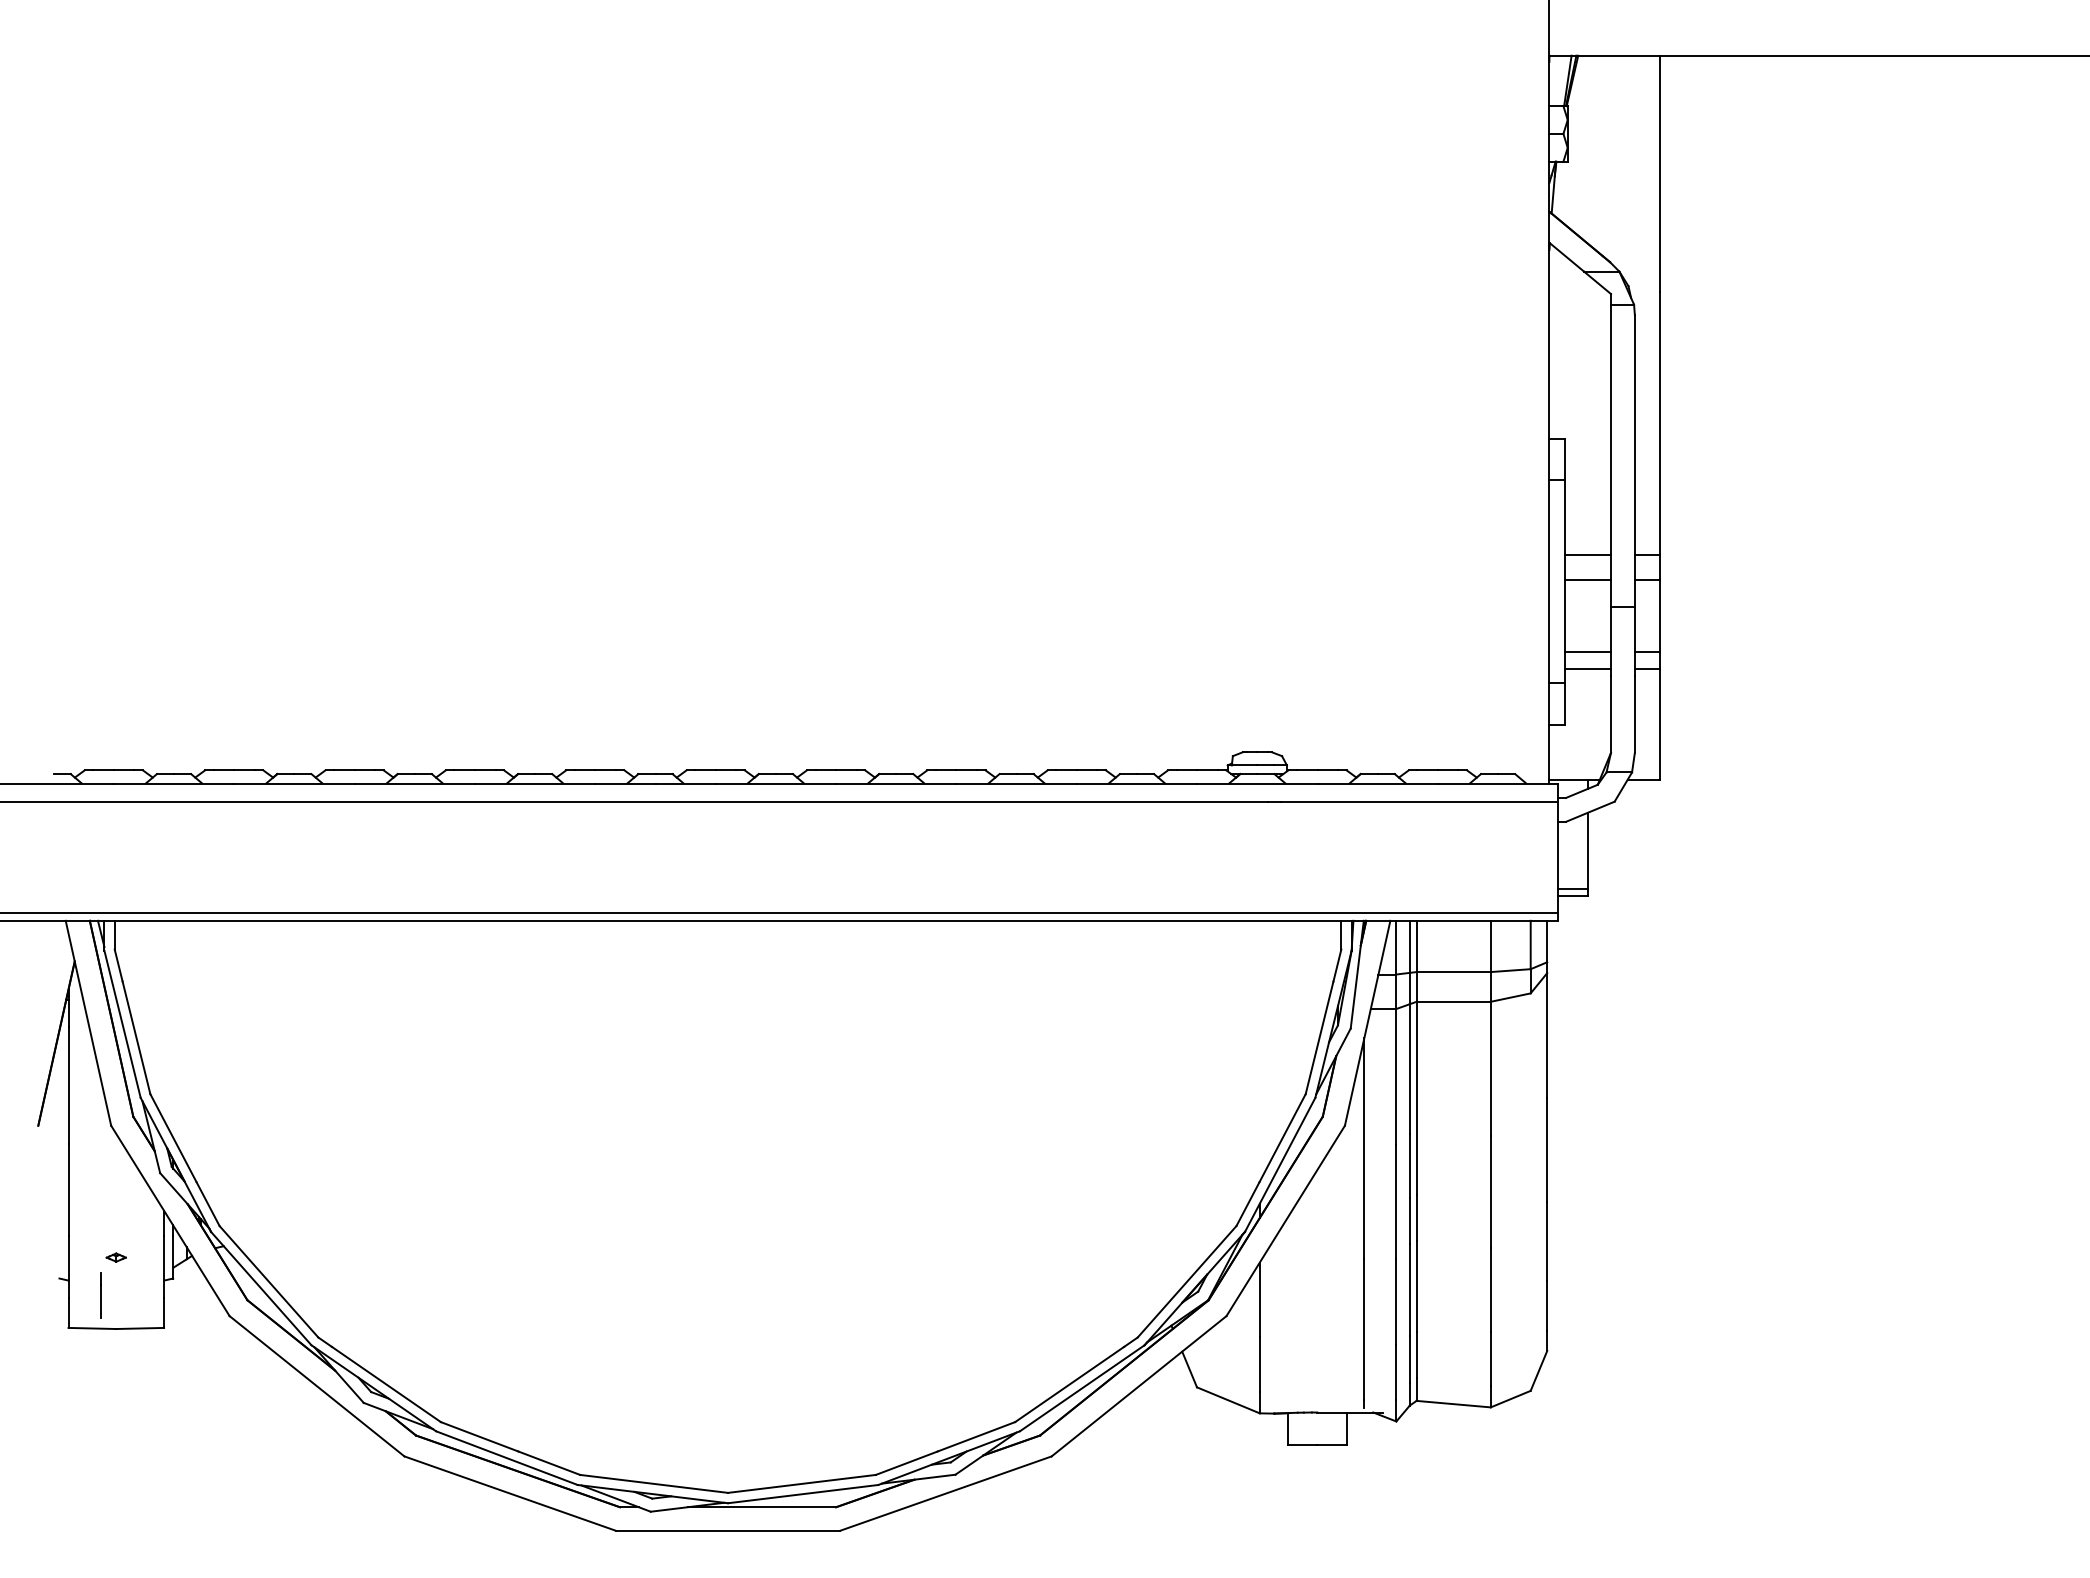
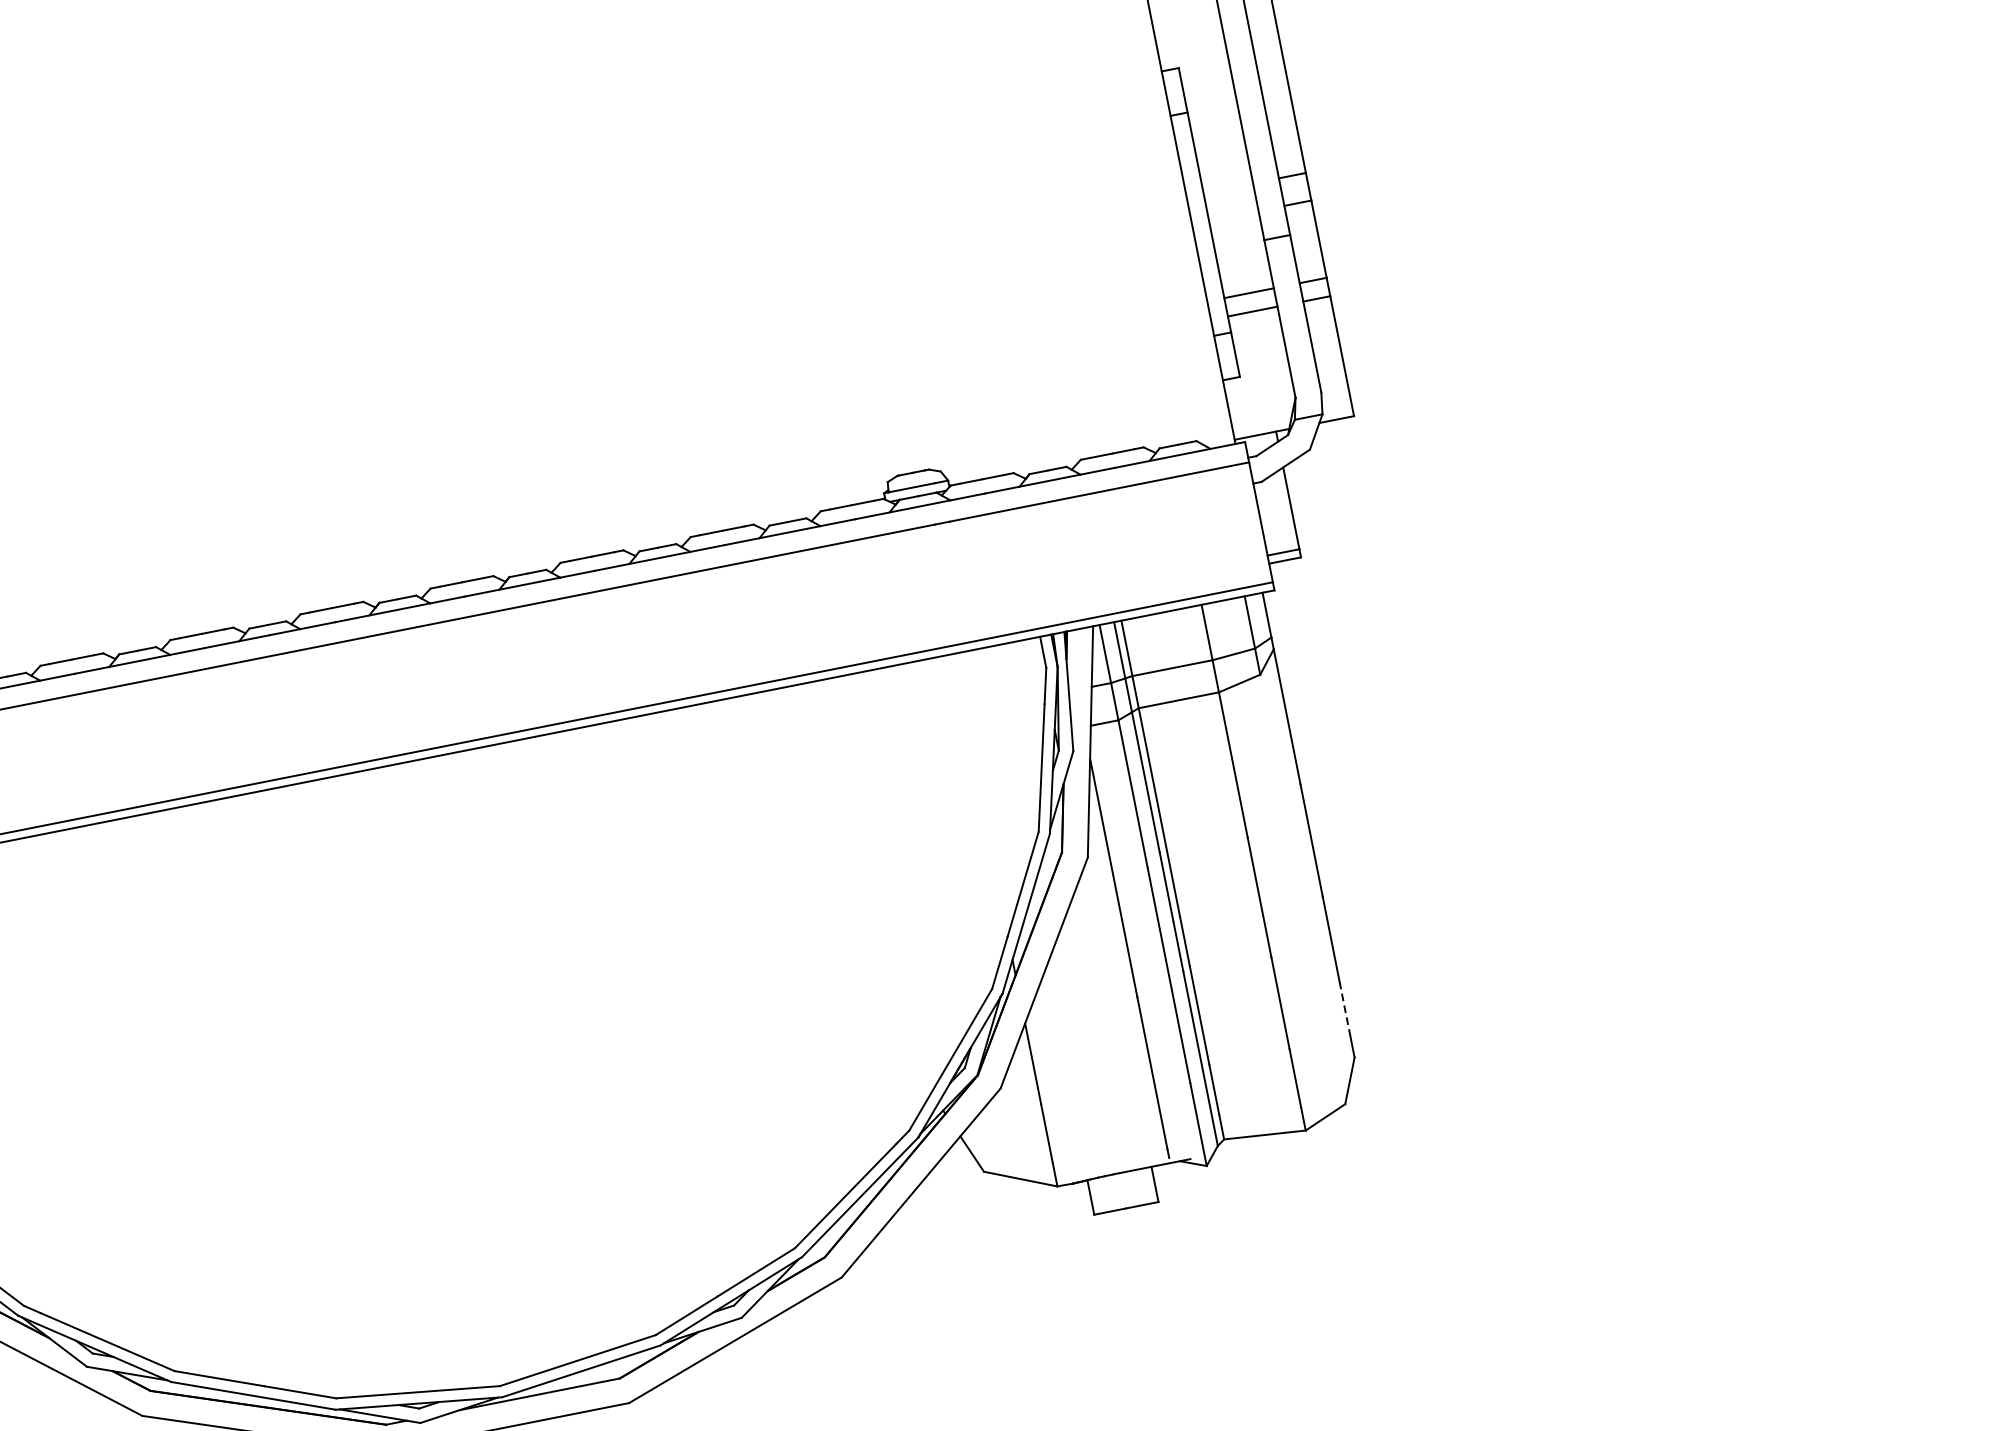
line: (1587, 554) -> (1227, 188), removed
line: (1587, 580) -> (1233, 216), removed
line: (1547, 1306) -> (1345, 1009), solid -> dashed

